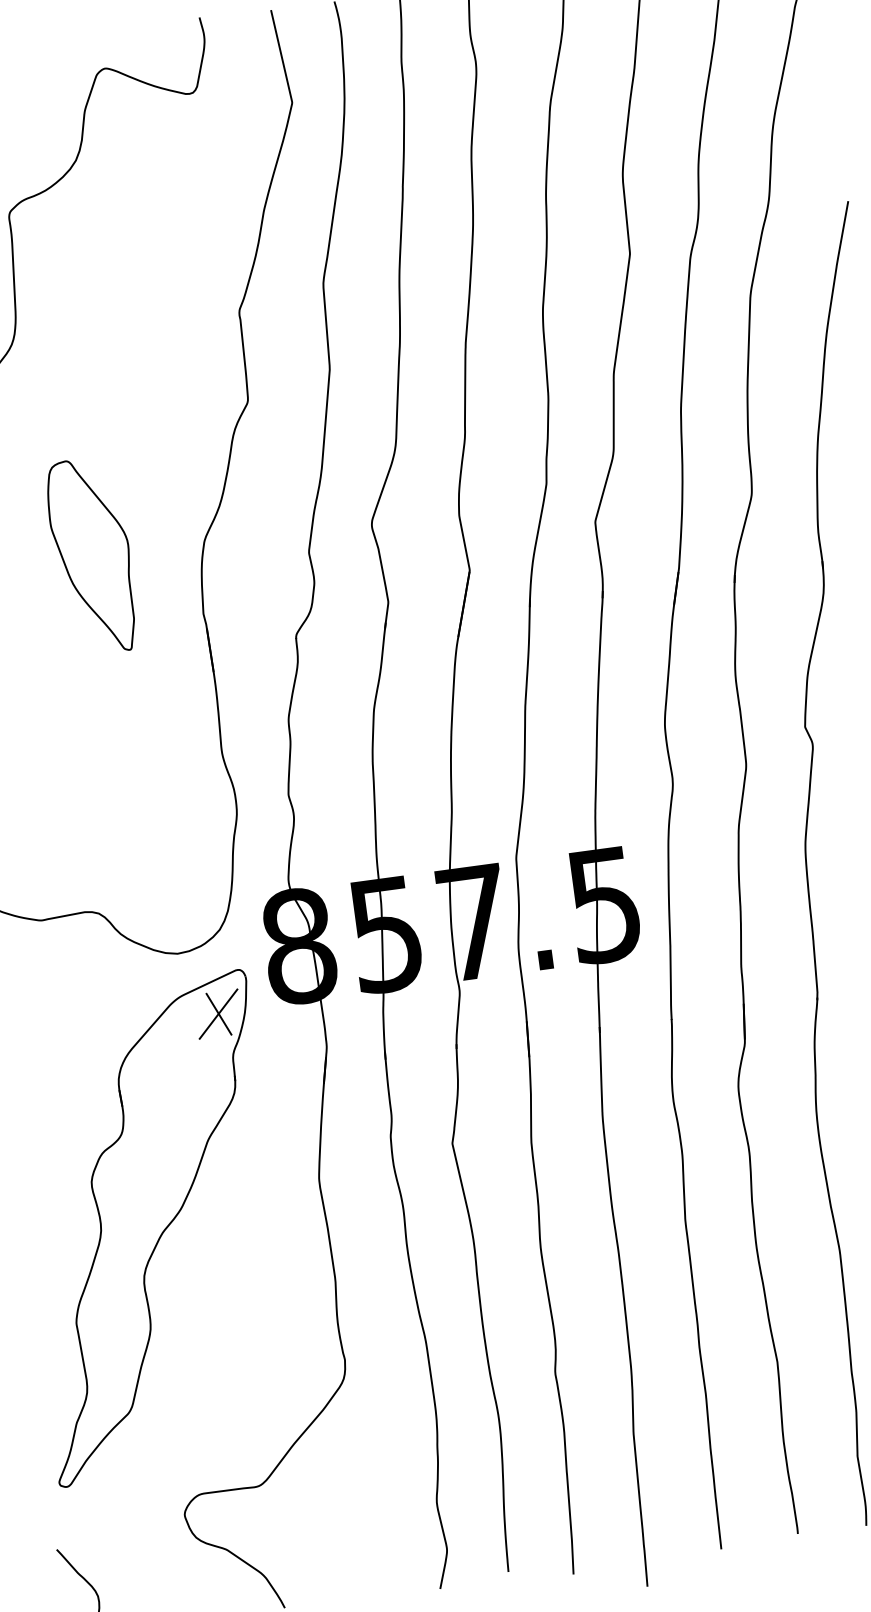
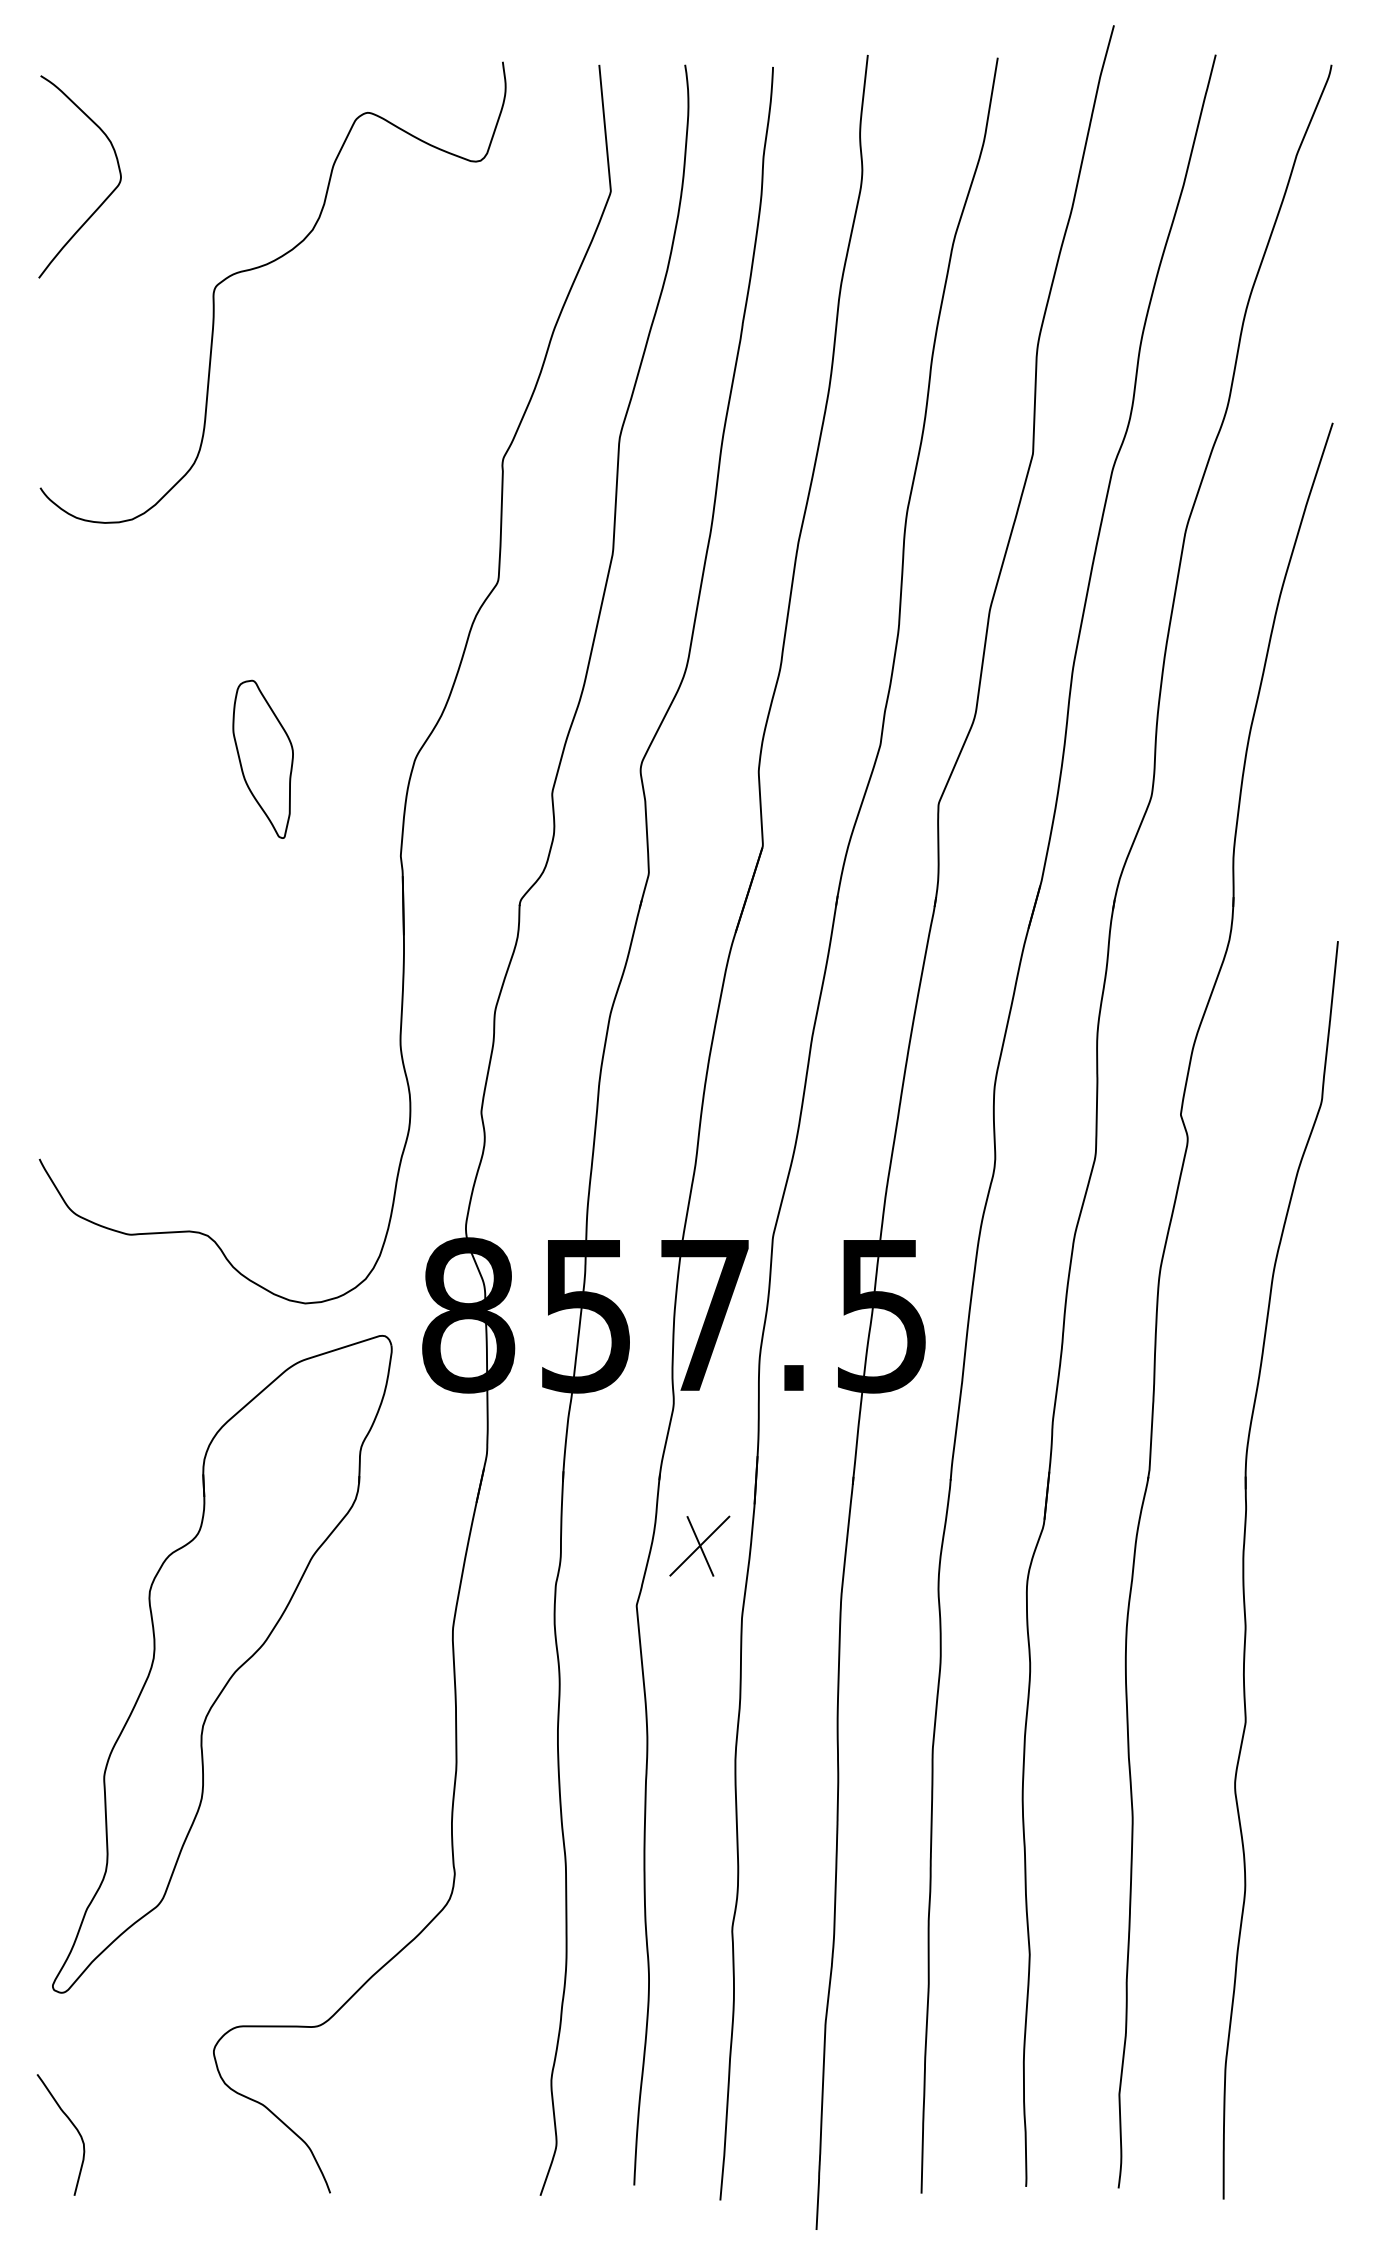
part: (91, 556) -> (262, 759), size x0.6
part: (218, 1013) -> (699, 1545), moved

